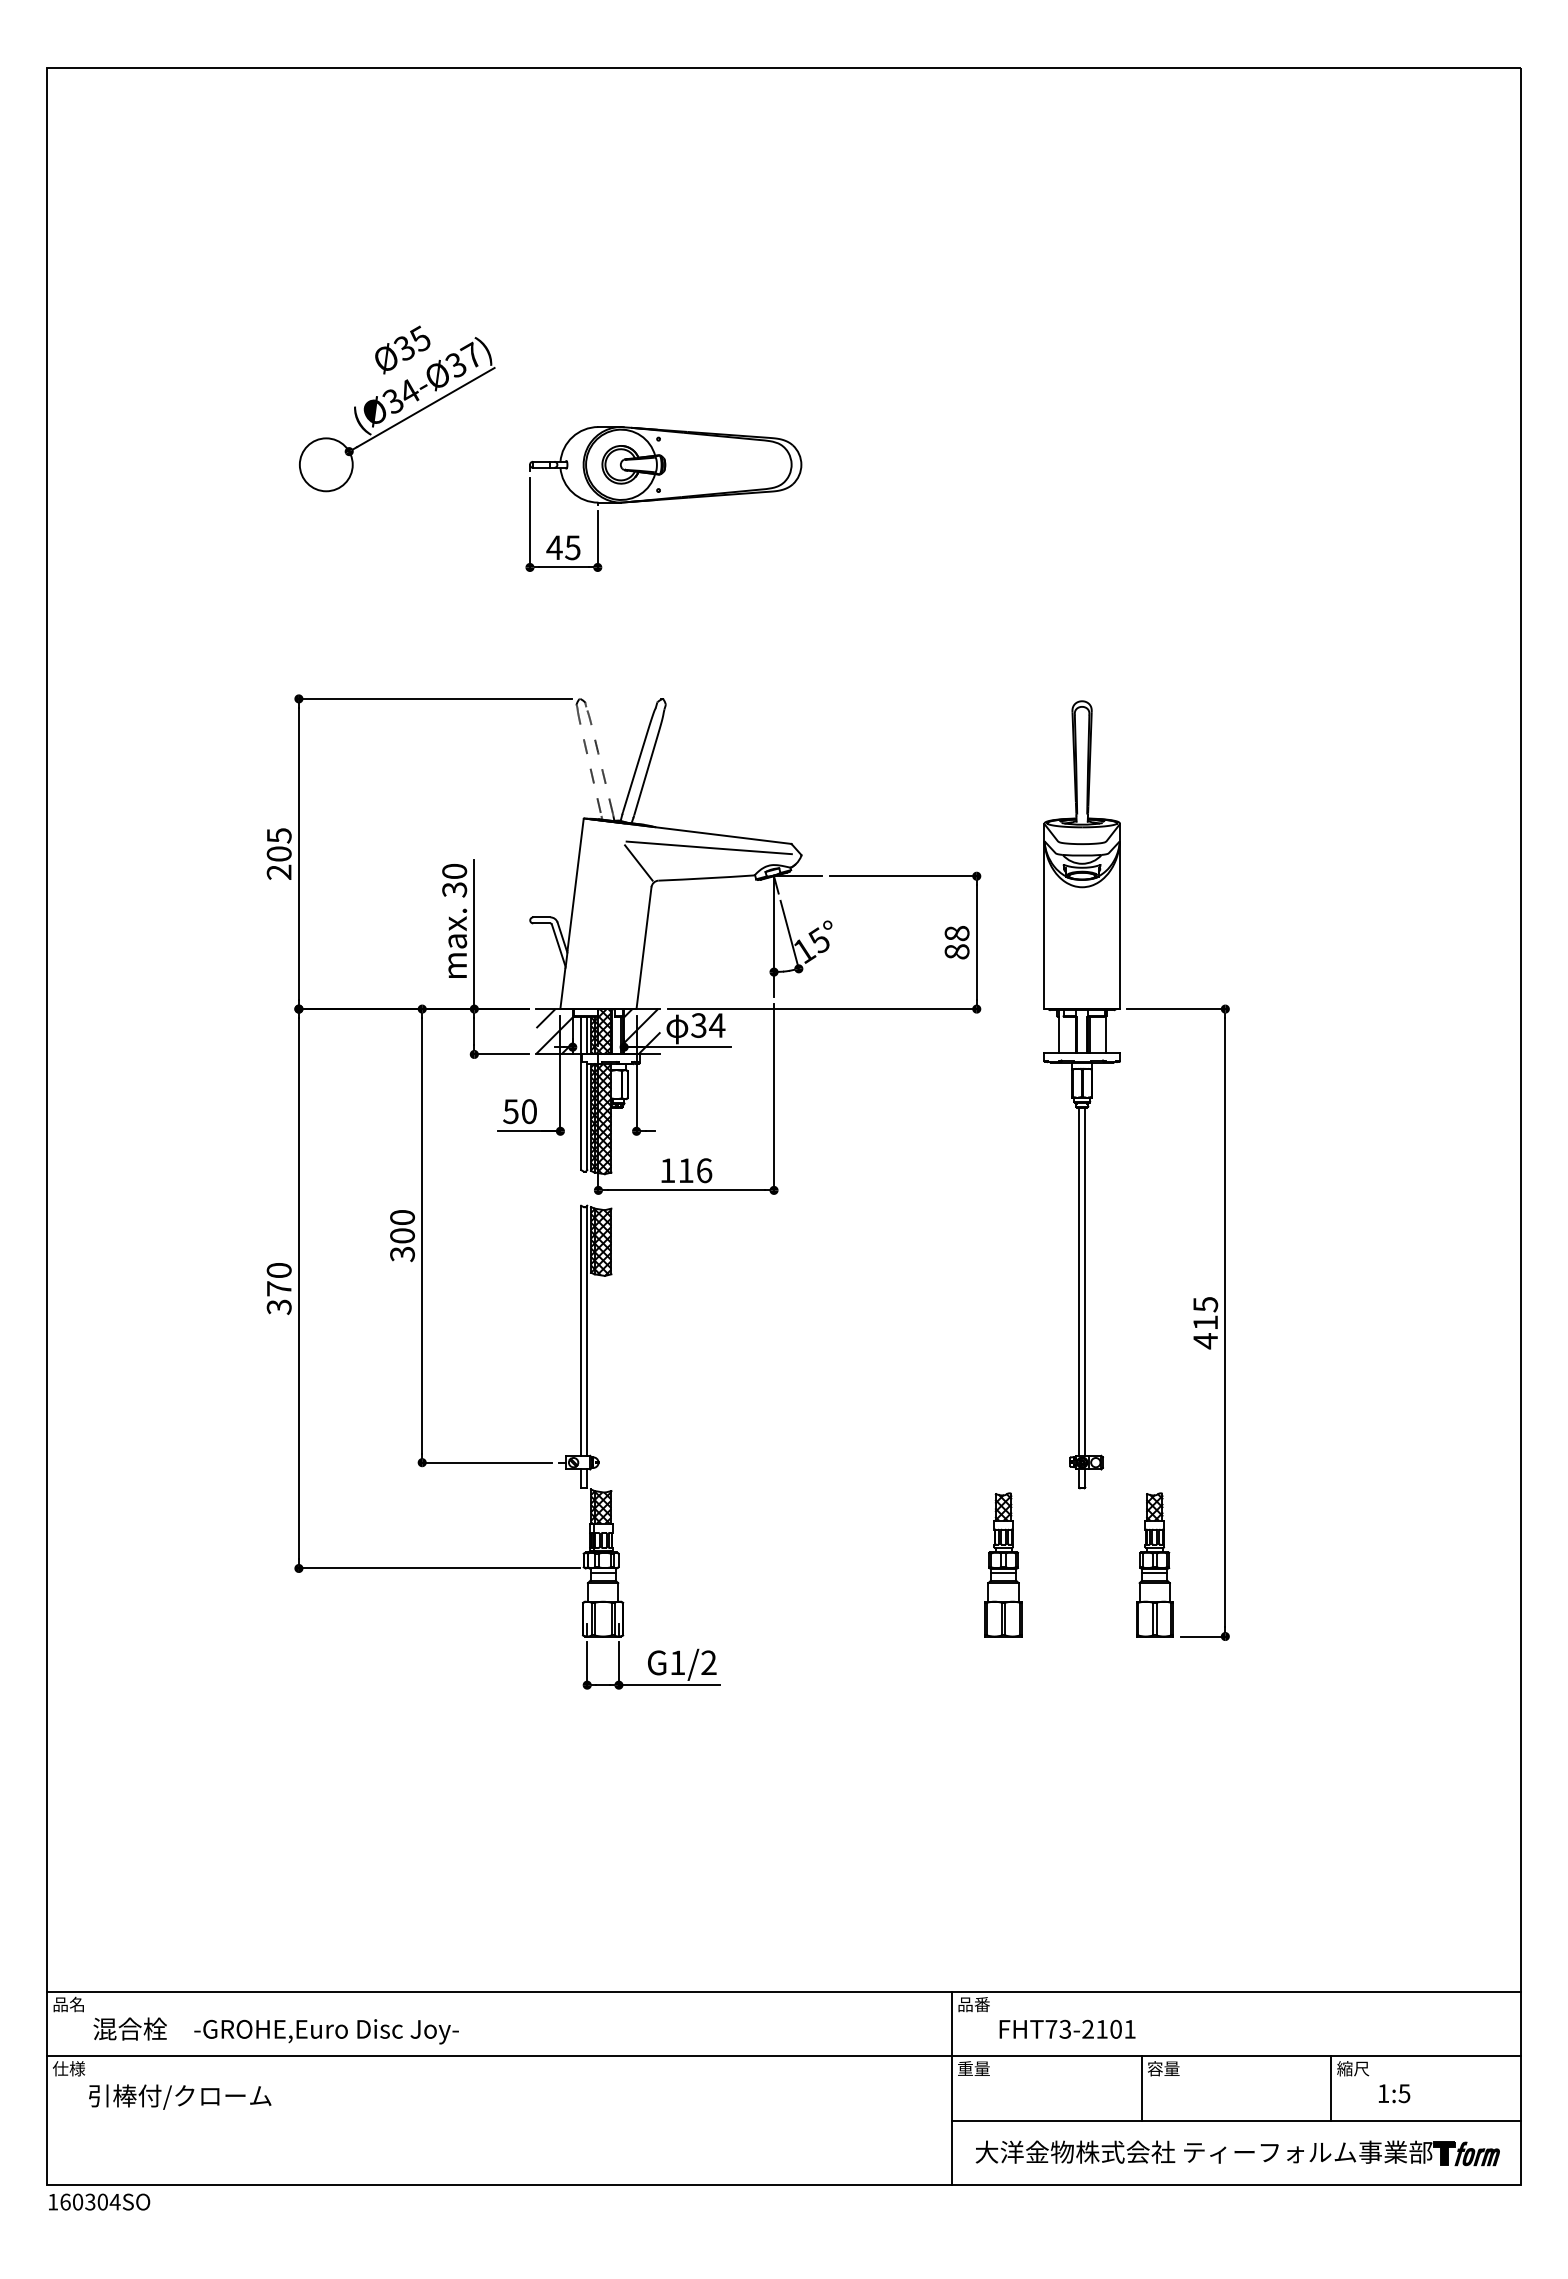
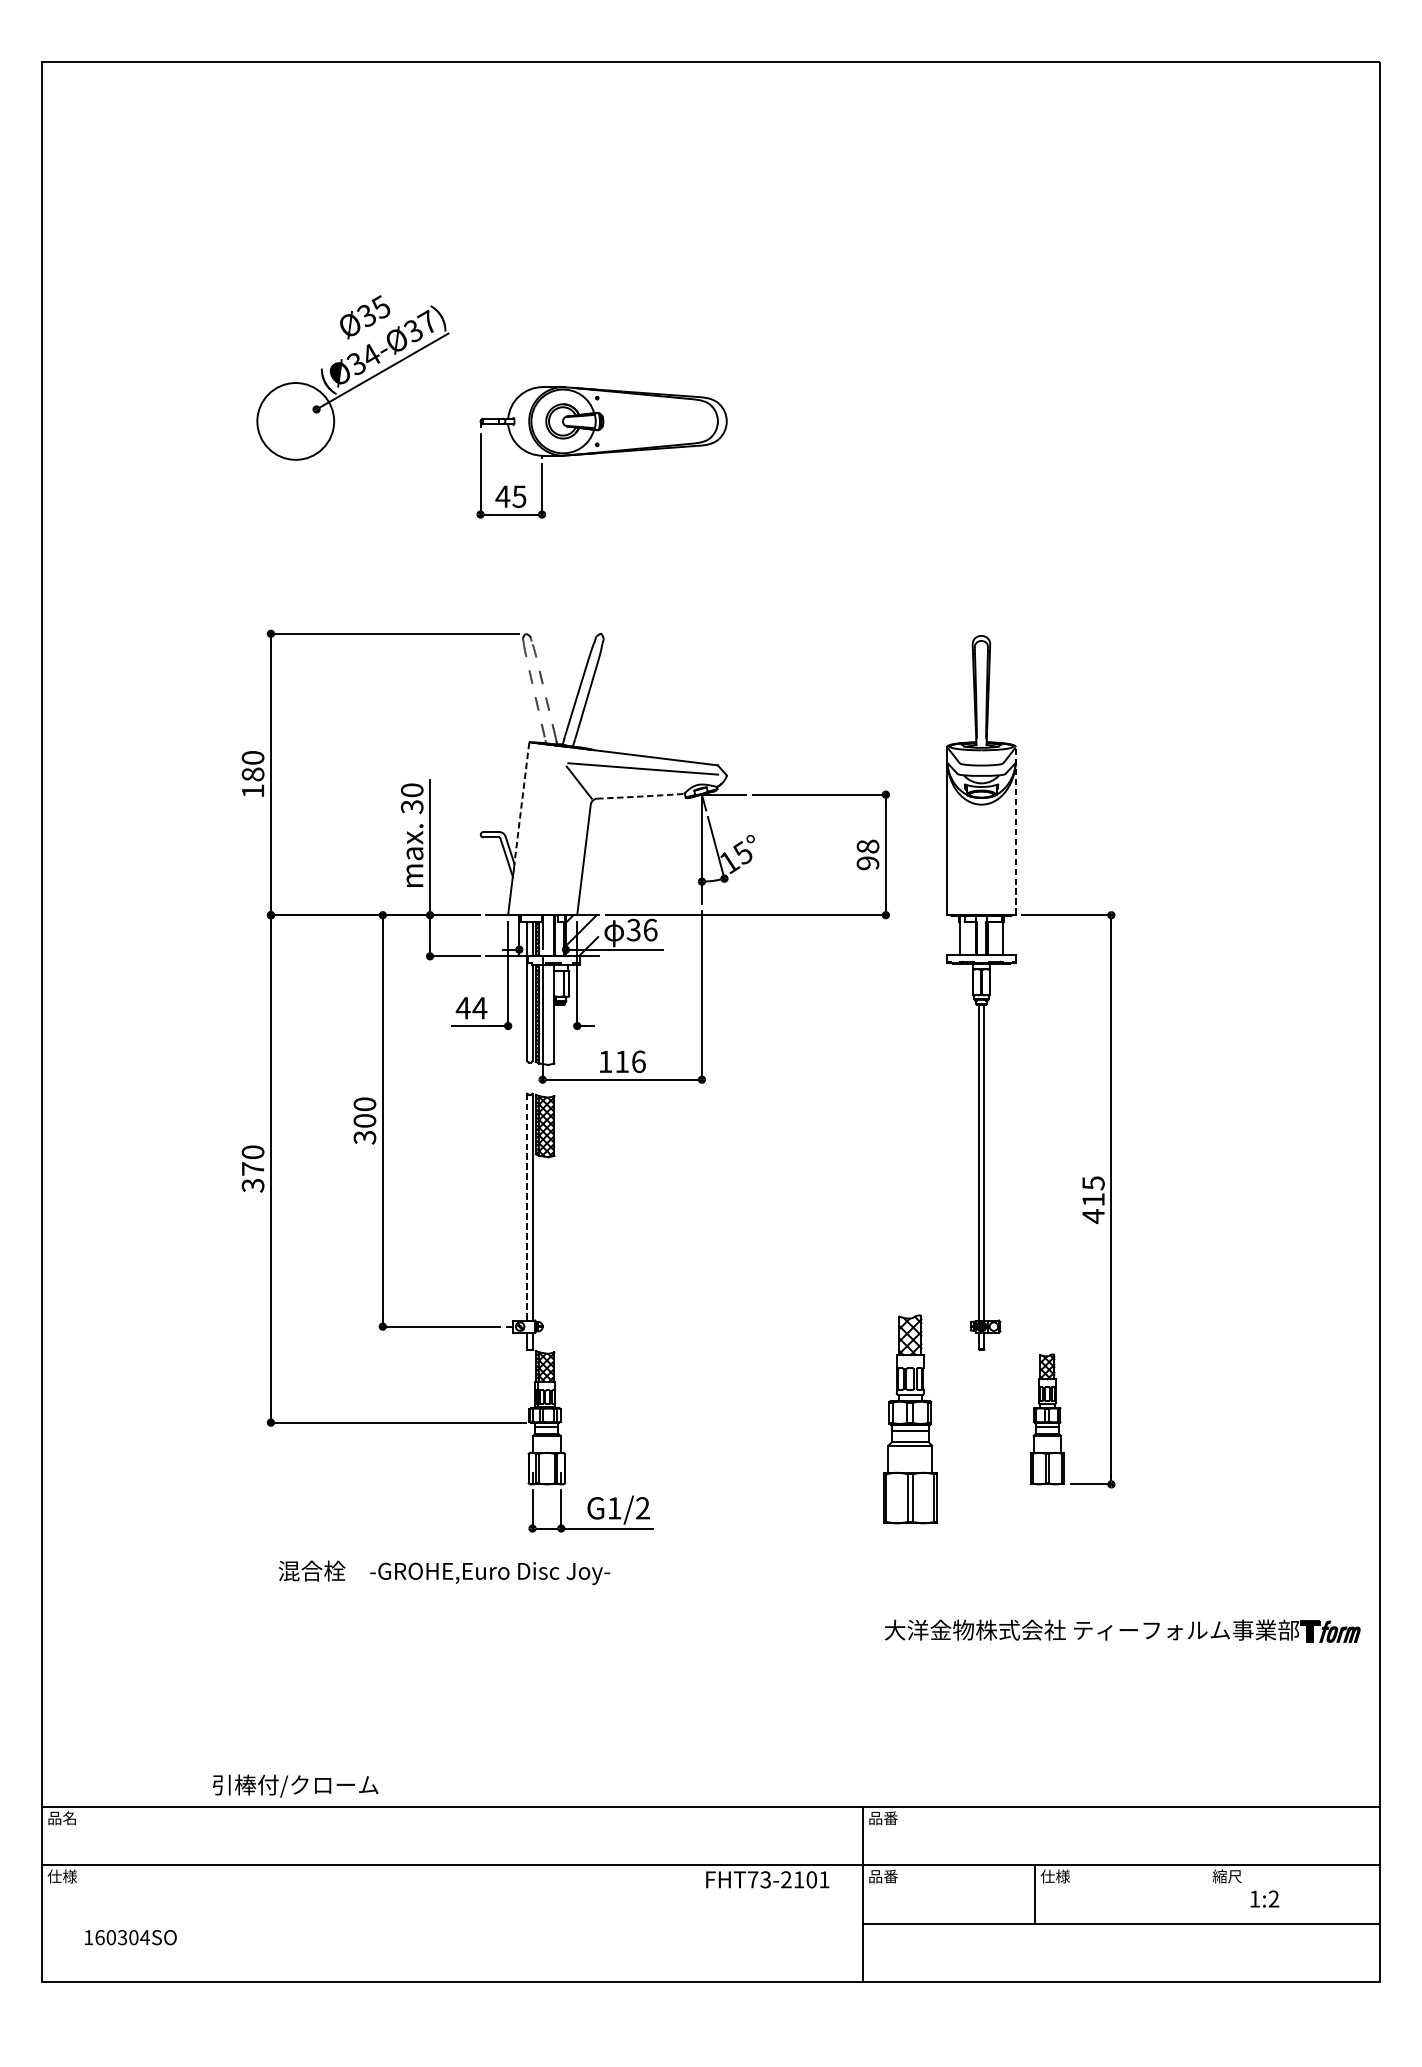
circle: (325, 464) -> (295, 421), size x1.6
text: (278, 853) -> (252, 774), 205 -> 180
arc: (706, 878) -> (640, 796), solid -> dashed
line: (575, 885) -> (521, 803), solid -> dashed
line: (1120, 915) -> (1016, 830), solid -> dashed
text: (956, 951) -> (867, 862), 88 -> 98
text: (717, 1025) -> (650, 930), 34 -> 36
hatch: (554, 1031) -> (502, 935), removed
hatch: (602, 1031) -> (546, 935), removed
text: (519, 1111) -> (471, 1008), 50 -> 44
hatch: (602, 1118) -> (546, 1014), removed
line: (581, 1331) -> (527, 1207), solid -> dashed
part: (1003, 1564) -> (910, 1419), size x1.6
text: (1067, 2028) -> (767, 1879), moved
text: (275, 2030) -> (443, 1572), moved
text: (973, 2068) -> (882, 1876), 重量 -> 品番
text: (1163, 2068) -> (1055, 1876), 容量 -> 仕様
line: (1331, 2088) -> (1207, 1894), removed
text: (1404, 2093) -> (1273, 1898), 1:5 -> 1:2
text: (180, 2096) -> (295, 1785), moved
part: (1237, 2153) -> (1122, 1631), moved
text: (99, 2201) -> (130, 1937), moved

